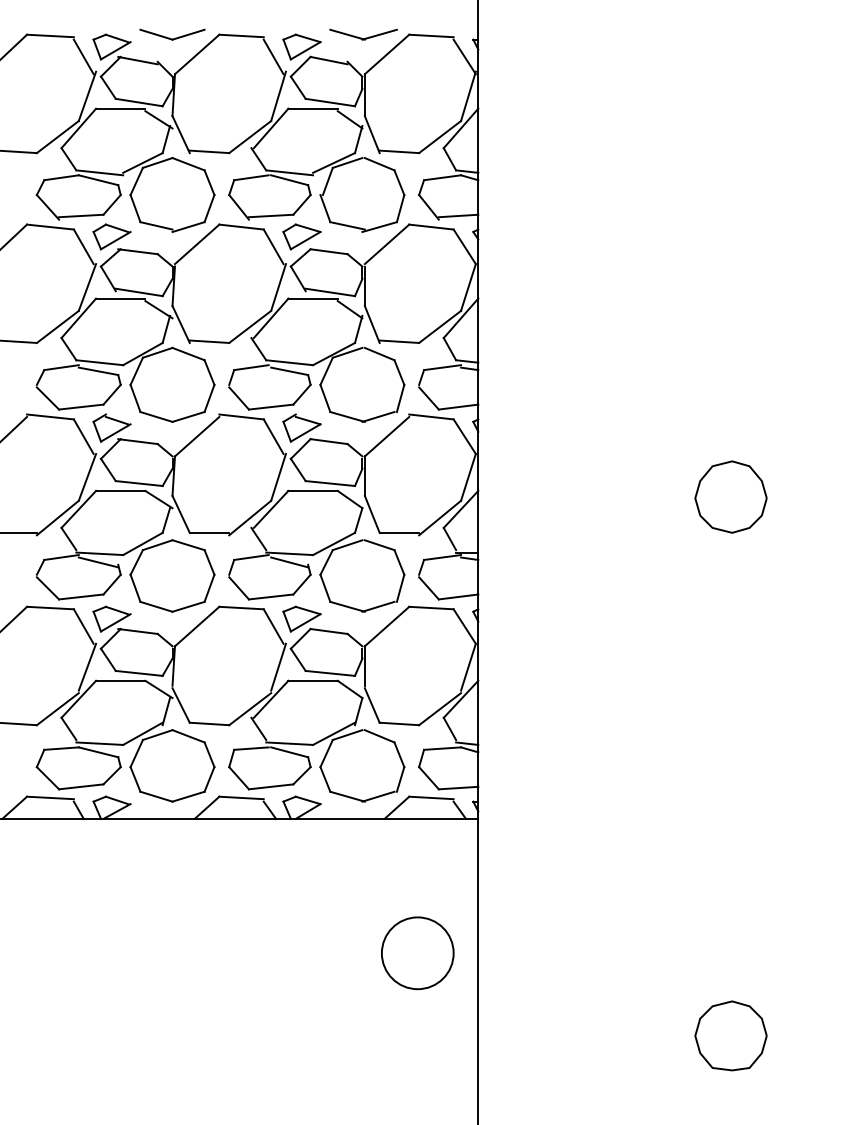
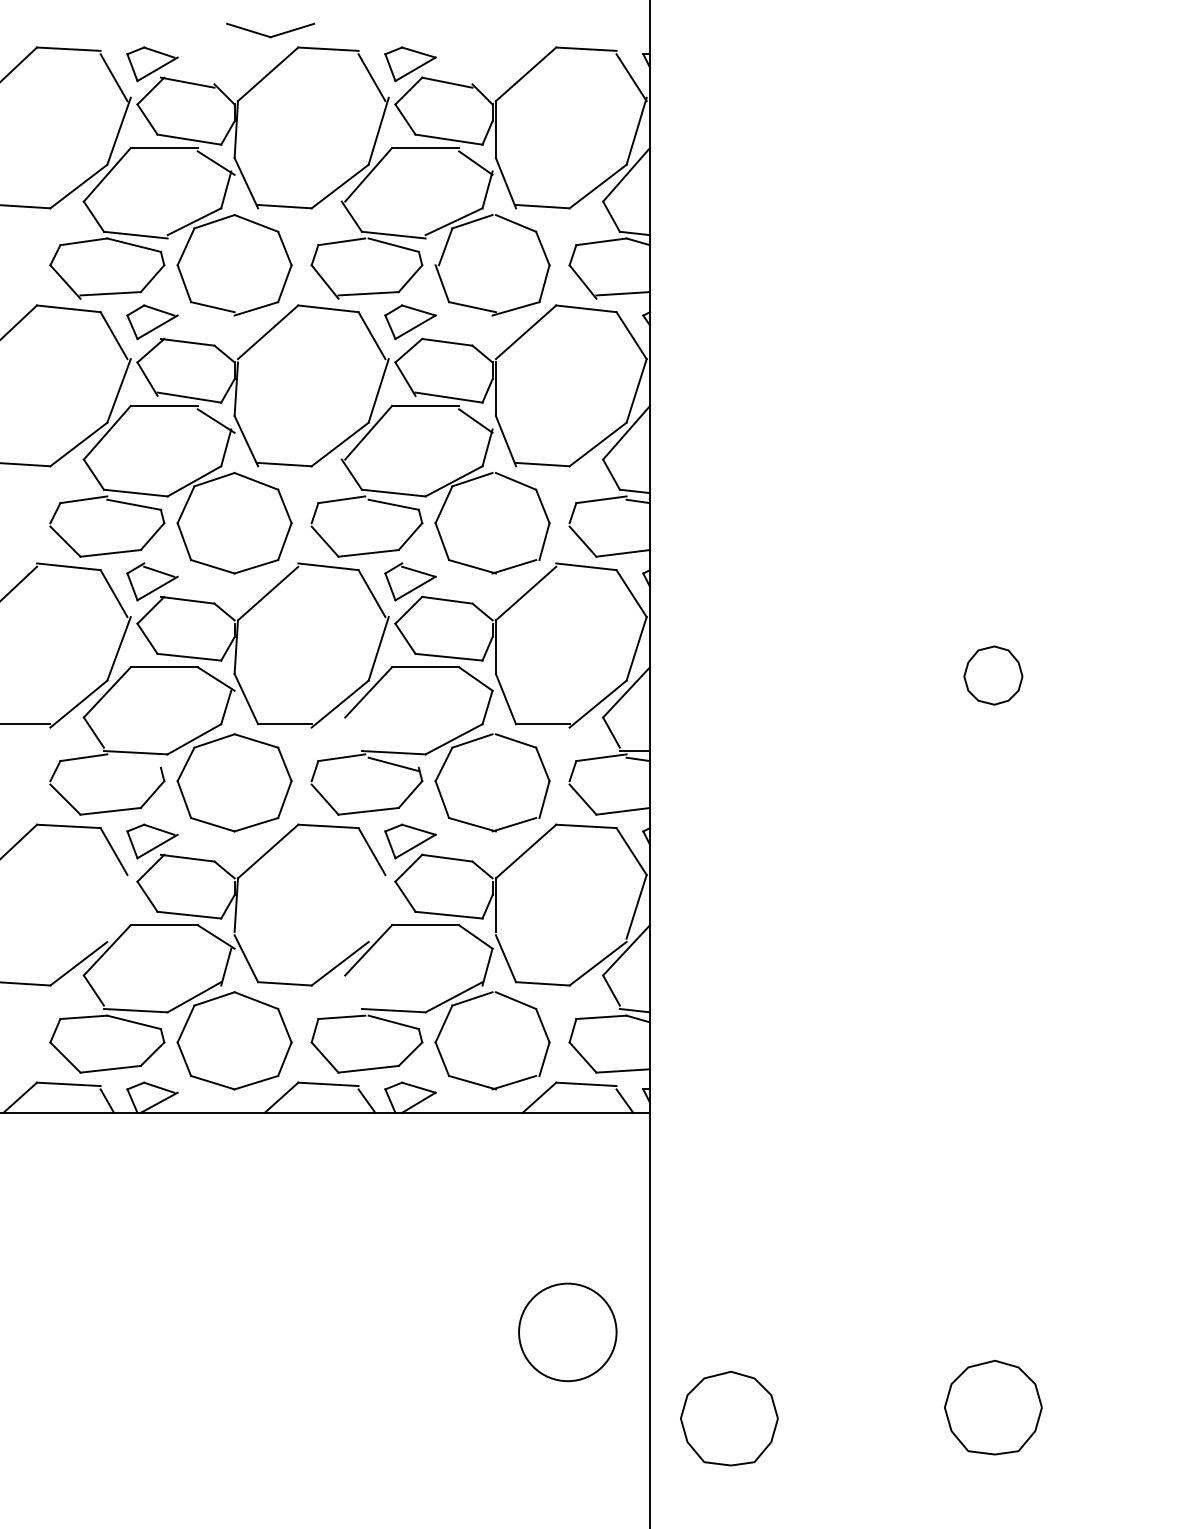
part: (172, 34) -> (270, 30), moved
part: (363, 34) -> (494, 47), removed
part: (731, 496) -> (993, 675), size x0.6
line: (258, 538) -> (351, 732), removed
line: (98, 562) -> (133, 764), removed
line: (87, 667) -> (118, 906), removed
line: (278, 667) -> (378, 906), removed
line: (258, 728) -> (351, 990), removed
circle: (417, 953) -> (567, 1332), moved
part: (536, 1043) -> (729, 1418), added

